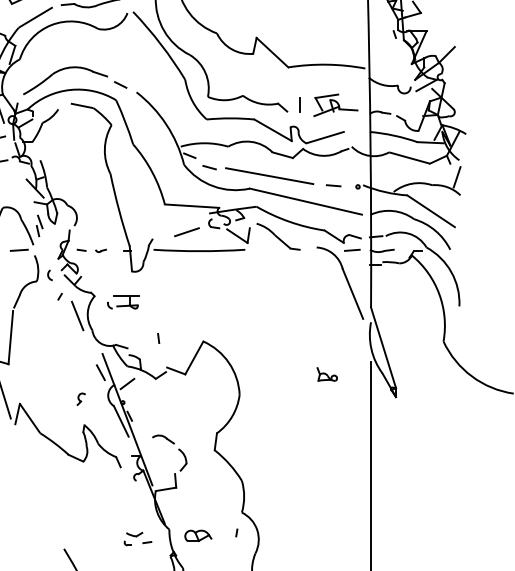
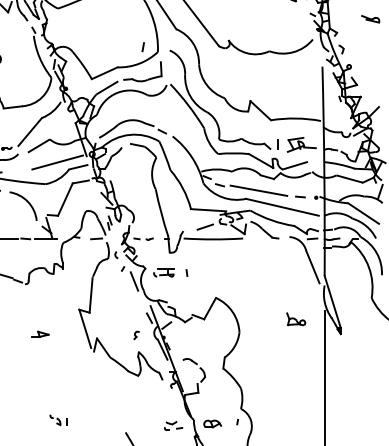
line: (157, 337) -> (186, 272), moved
part: (327, 374) -> (296, 319), size x1.43

